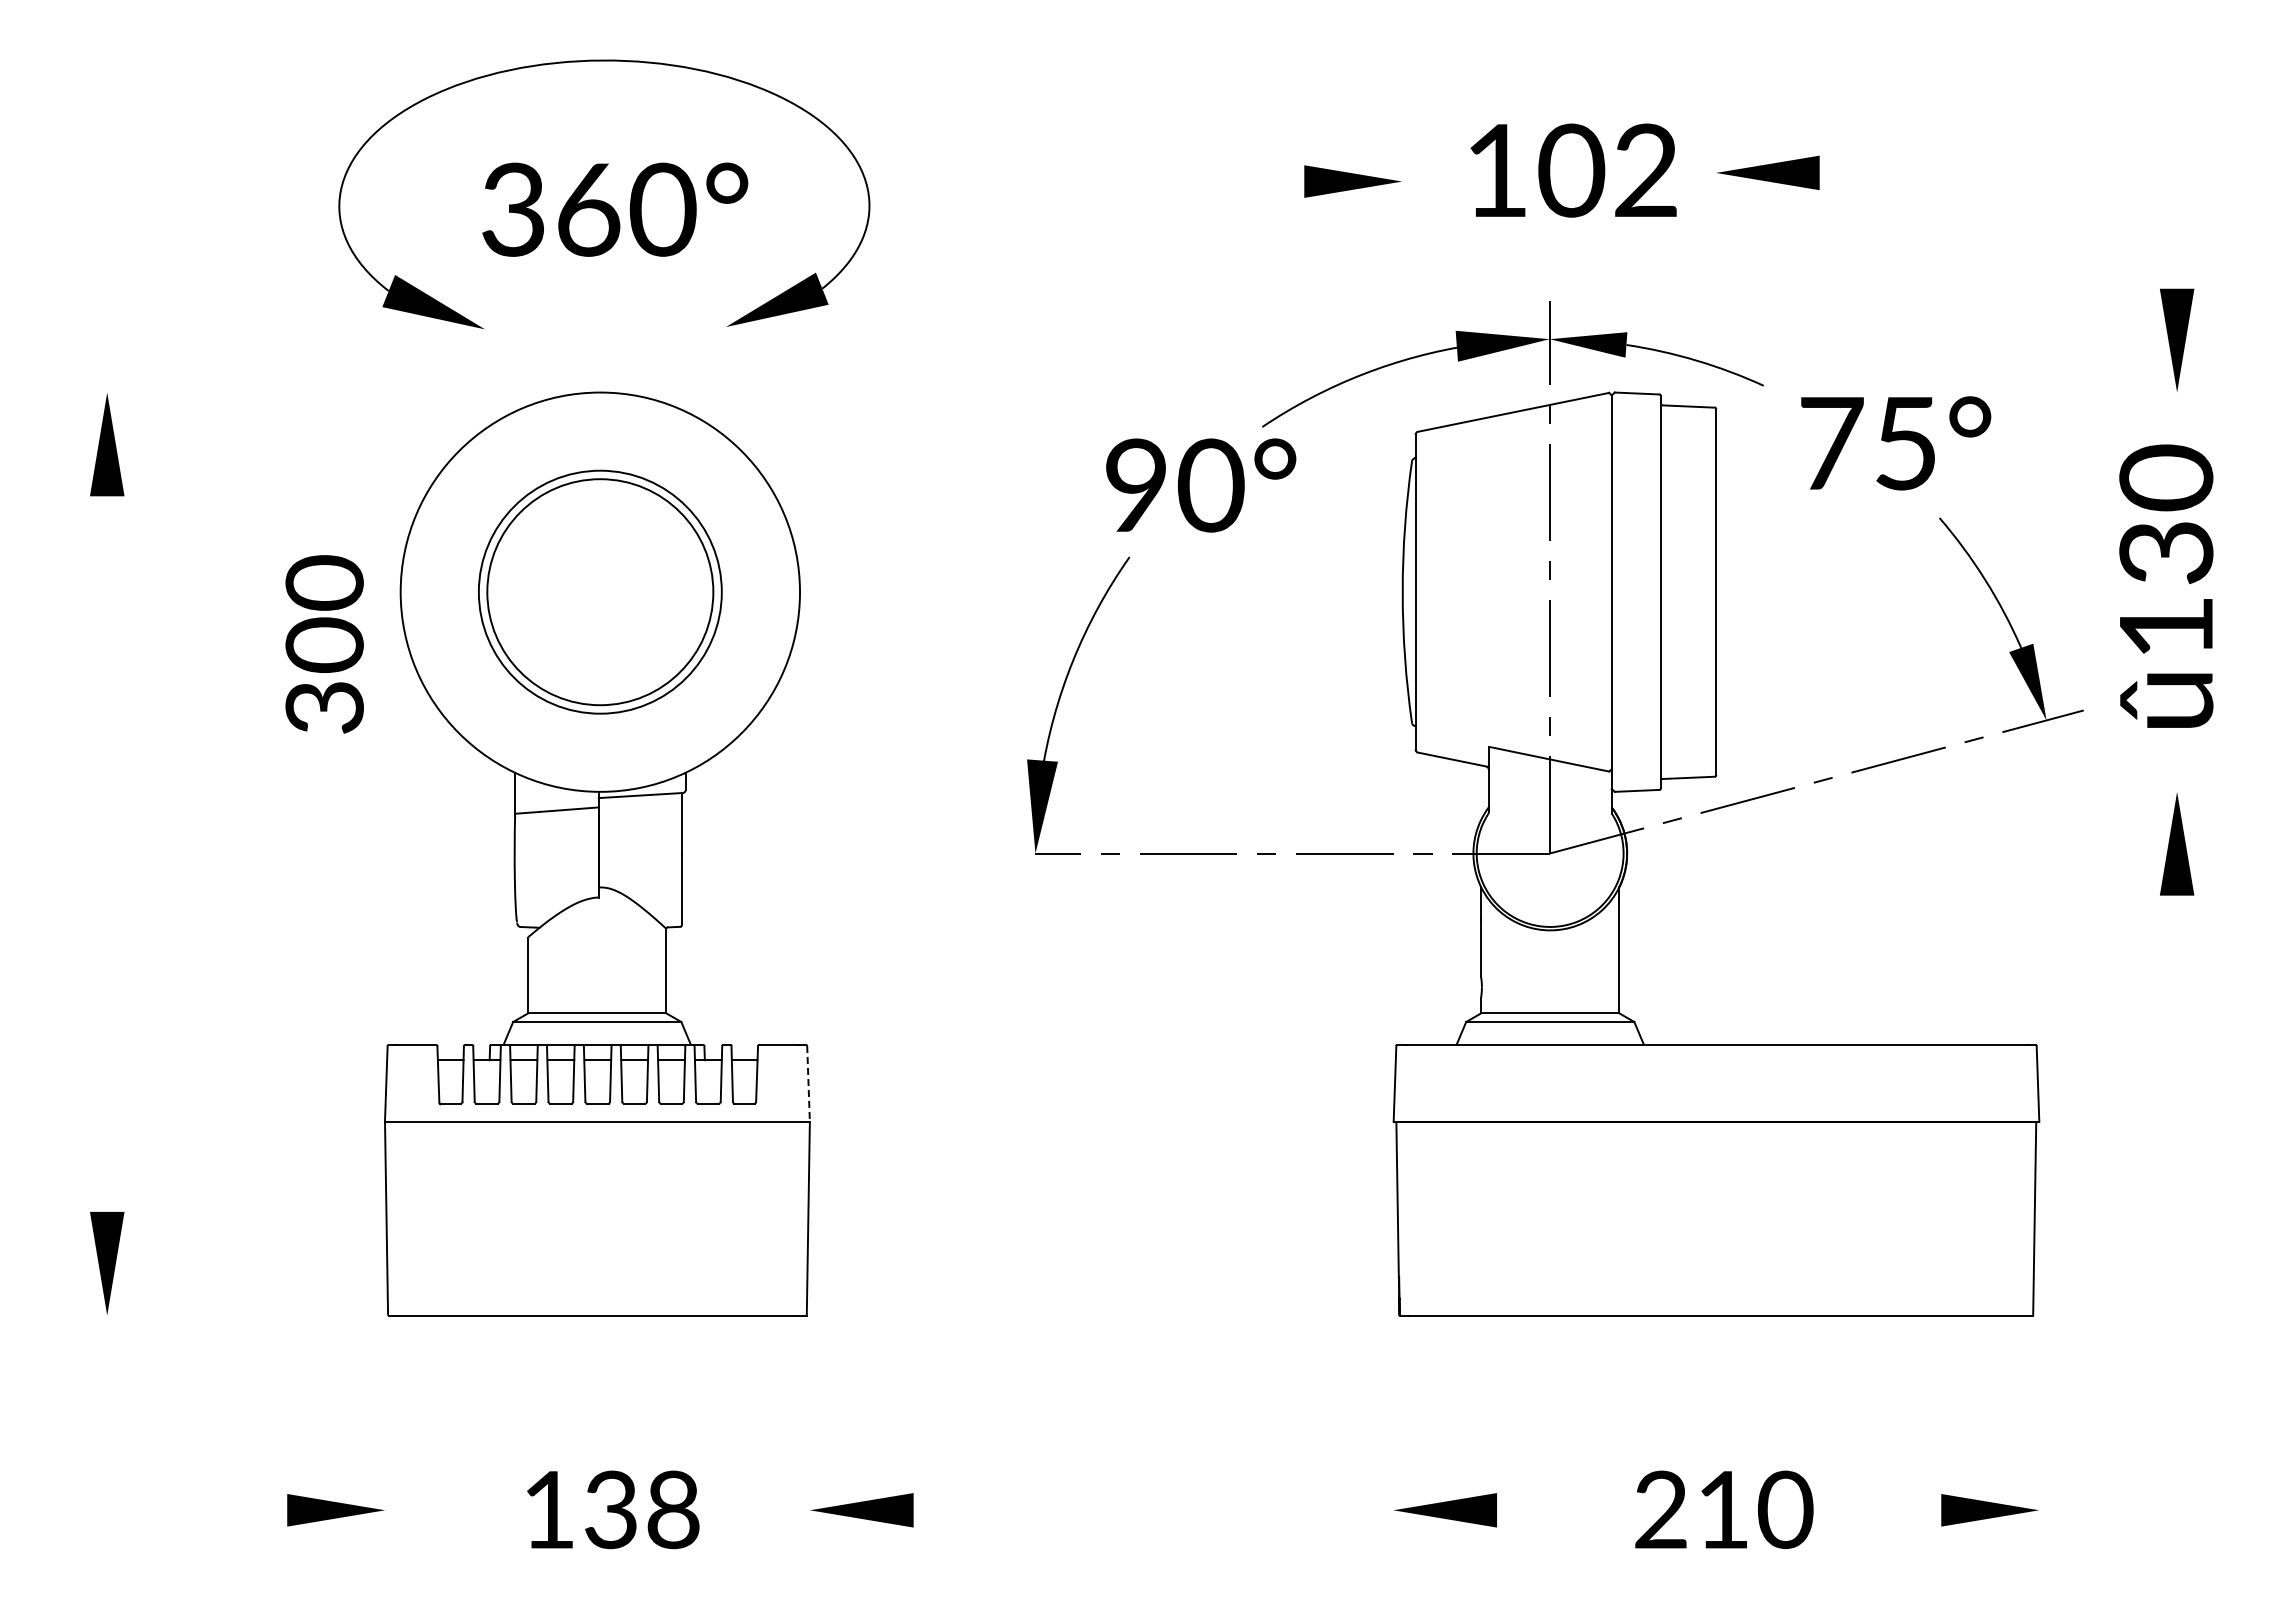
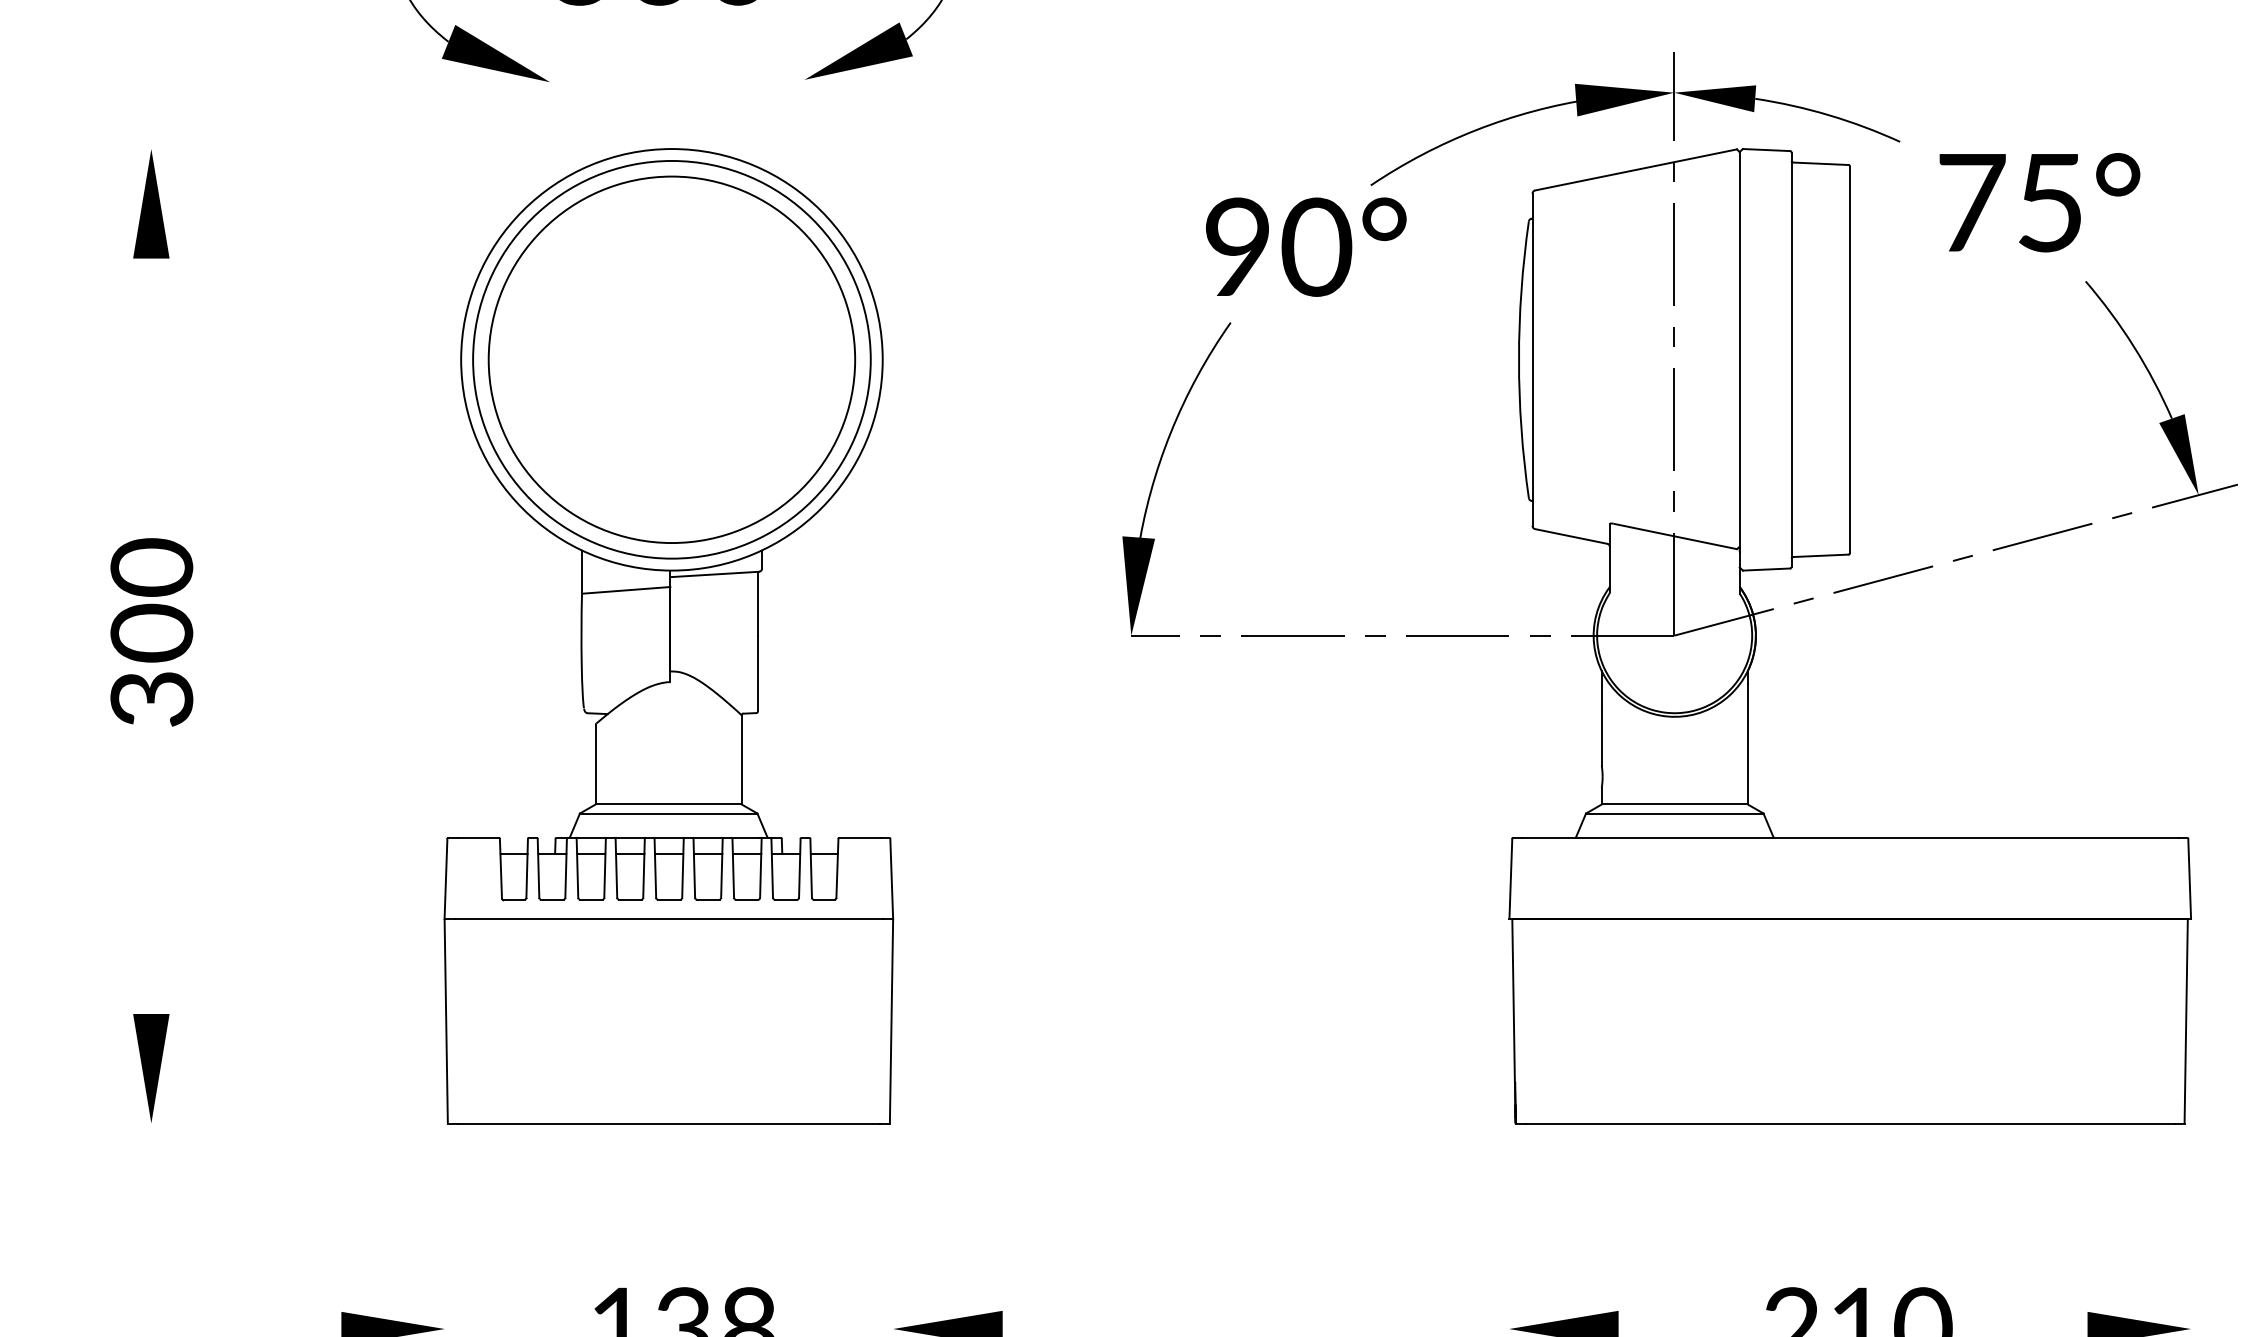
circle: (599, 591) -> (671, 359), size x1.43
circle: (600, 591) -> (672, 359), size x1.67
text: (324, 644) -> (151, 632), moved
line: (808, 1084) -> (891, 879), dashed -> solid

